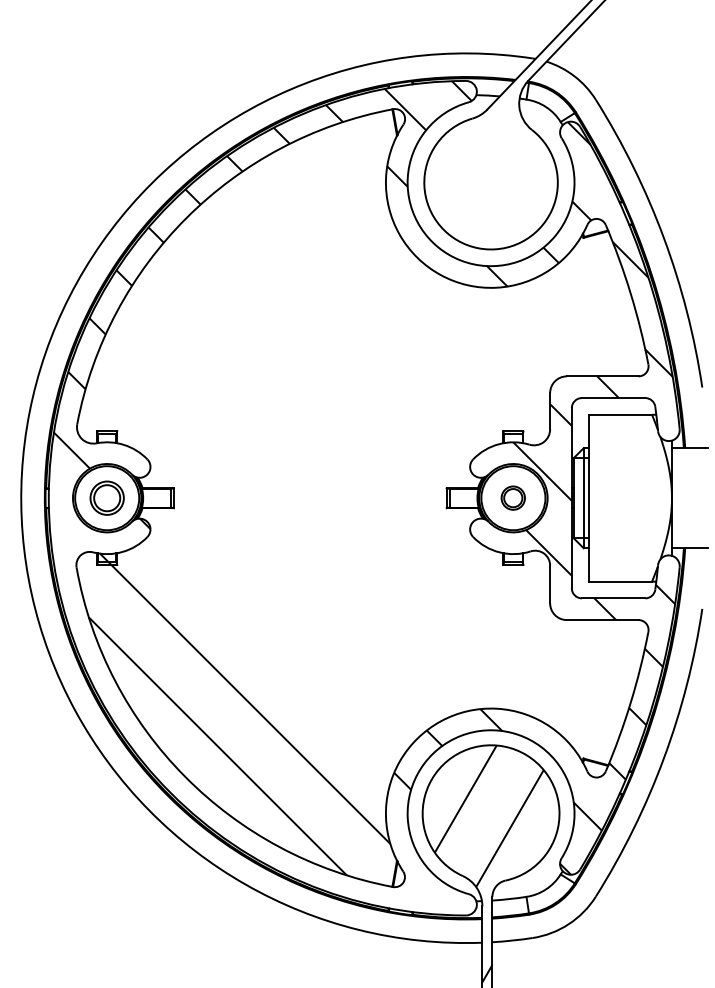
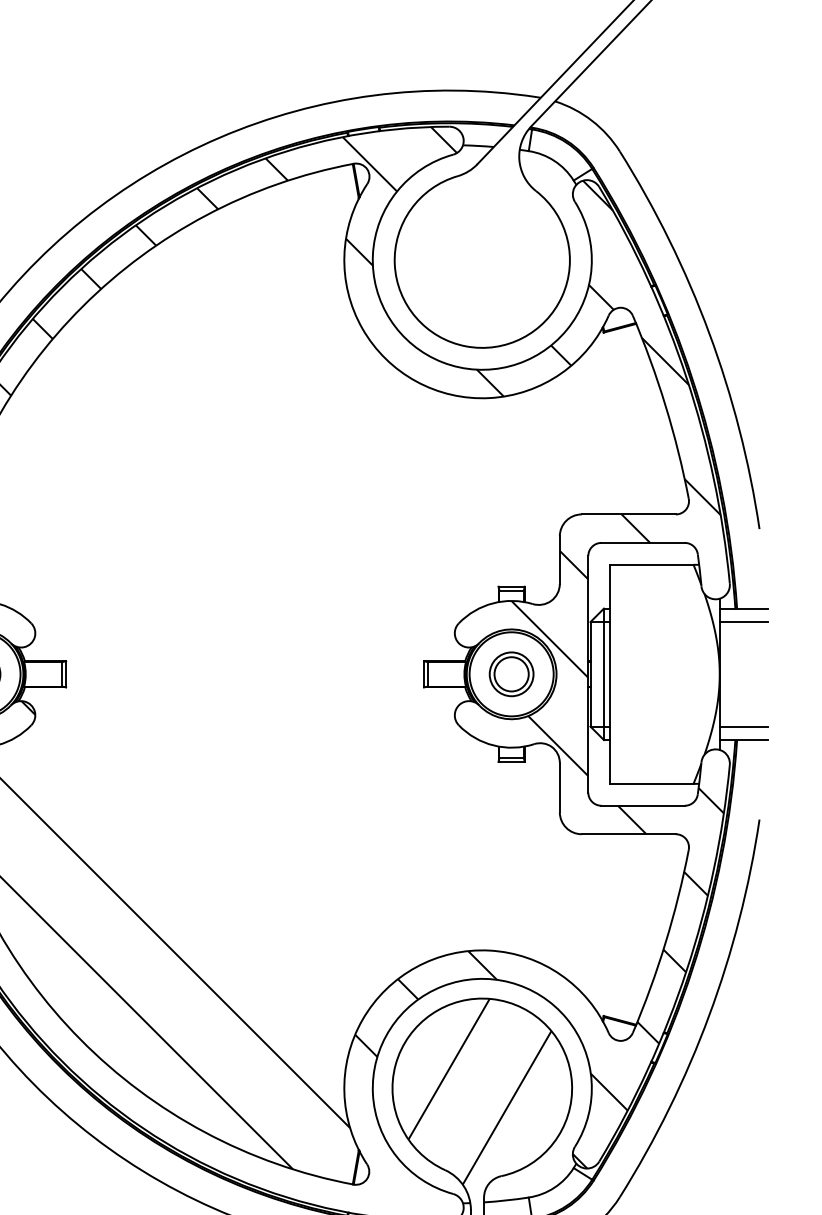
line: (689, 458) -> (742, 622), added
part: (512, 497) -> (510, 673), size x1.43
line: (689, 538) -> (742, 727), added

